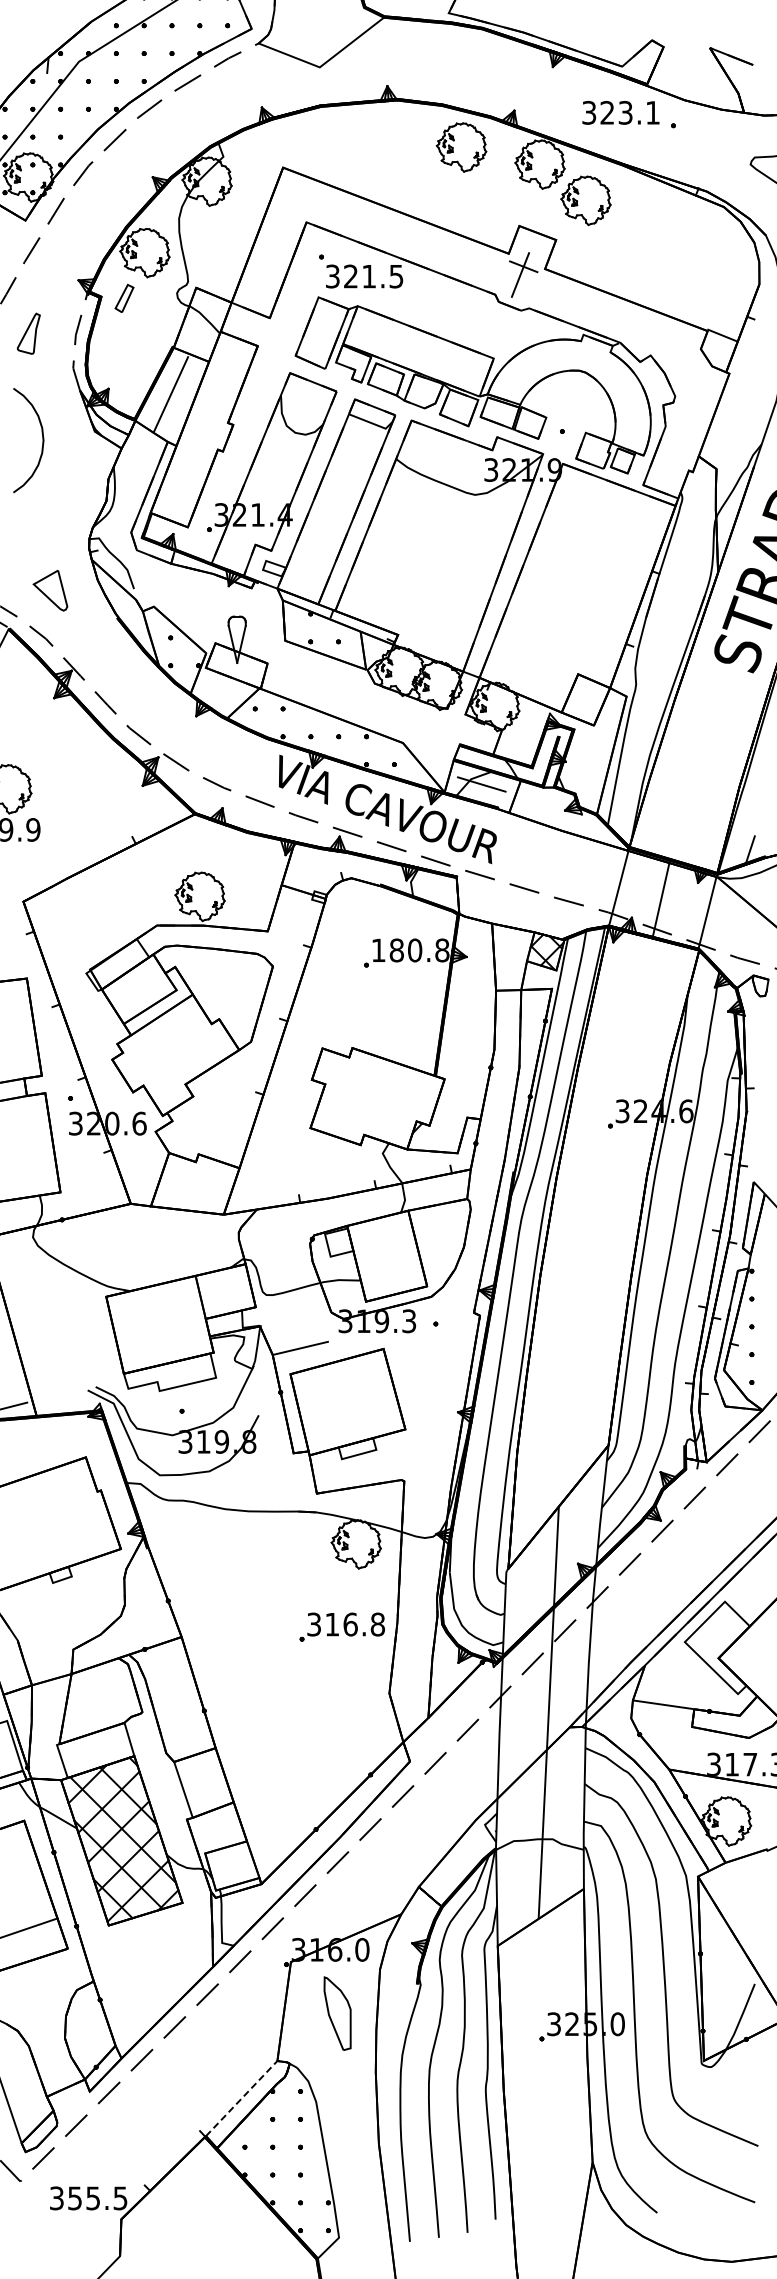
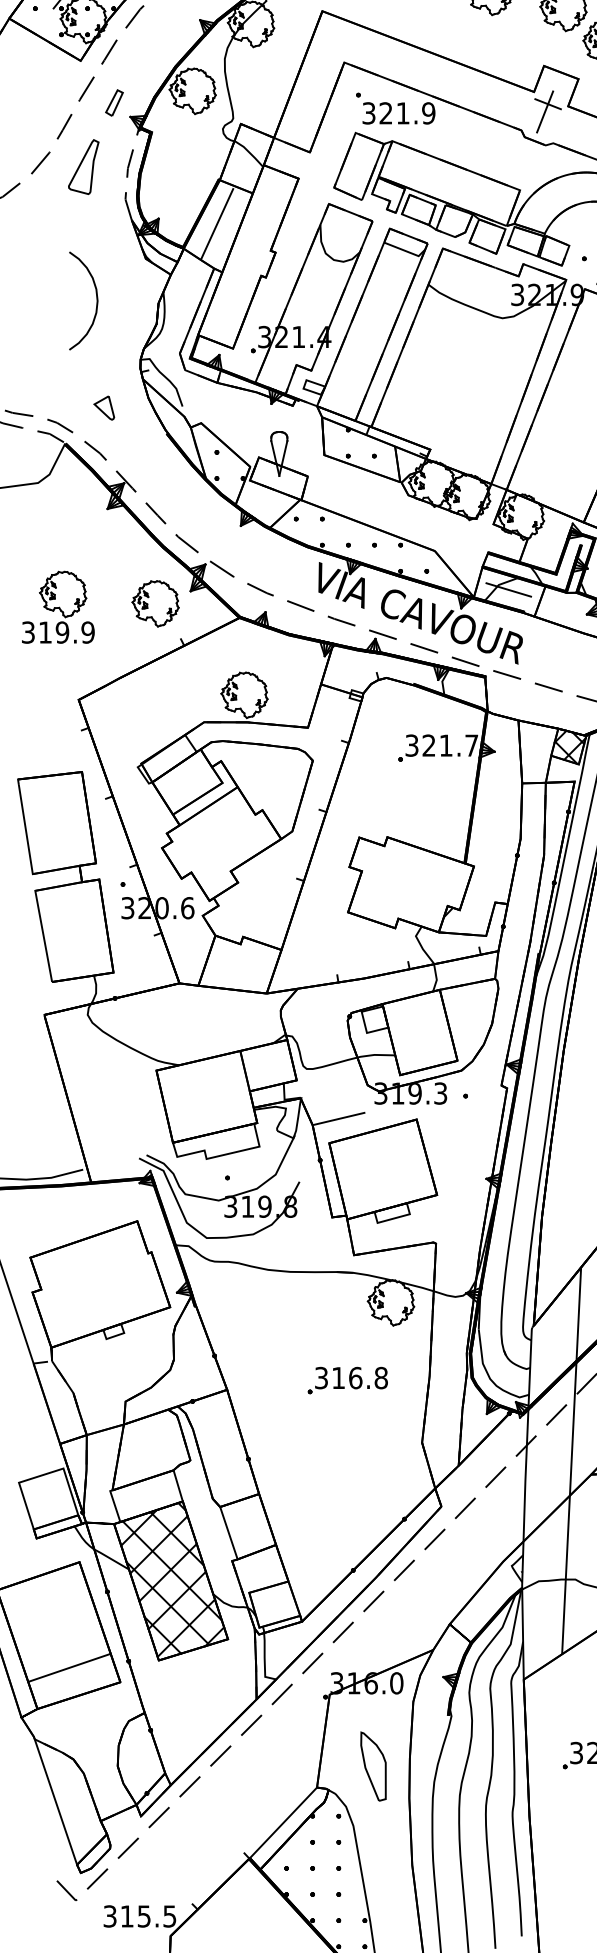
text: (396, 276) -> (428, 113), 321.5 -> 321.9
part: (124, 297) -> (114, 102), moved
part: (28, 333) -> (83, 166), size x1.43
curve: (42, 440) -> (96, 300), moved
part: (50, 590) -> (104, 407), size x0.62
part: (105, 799) -> (155, 604), added
text: (410, 950) -> (441, 745), 180.8 -> 321.7
part: (341, 1626) -> (347, 1379), moved
part: (337, 2013) -> (373, 1766), moved
line: (245, 2094) -> (287, 1818), dashed -> solid
text: (74, 2198) -> (126, 1916), 355.5 -> 315.5

